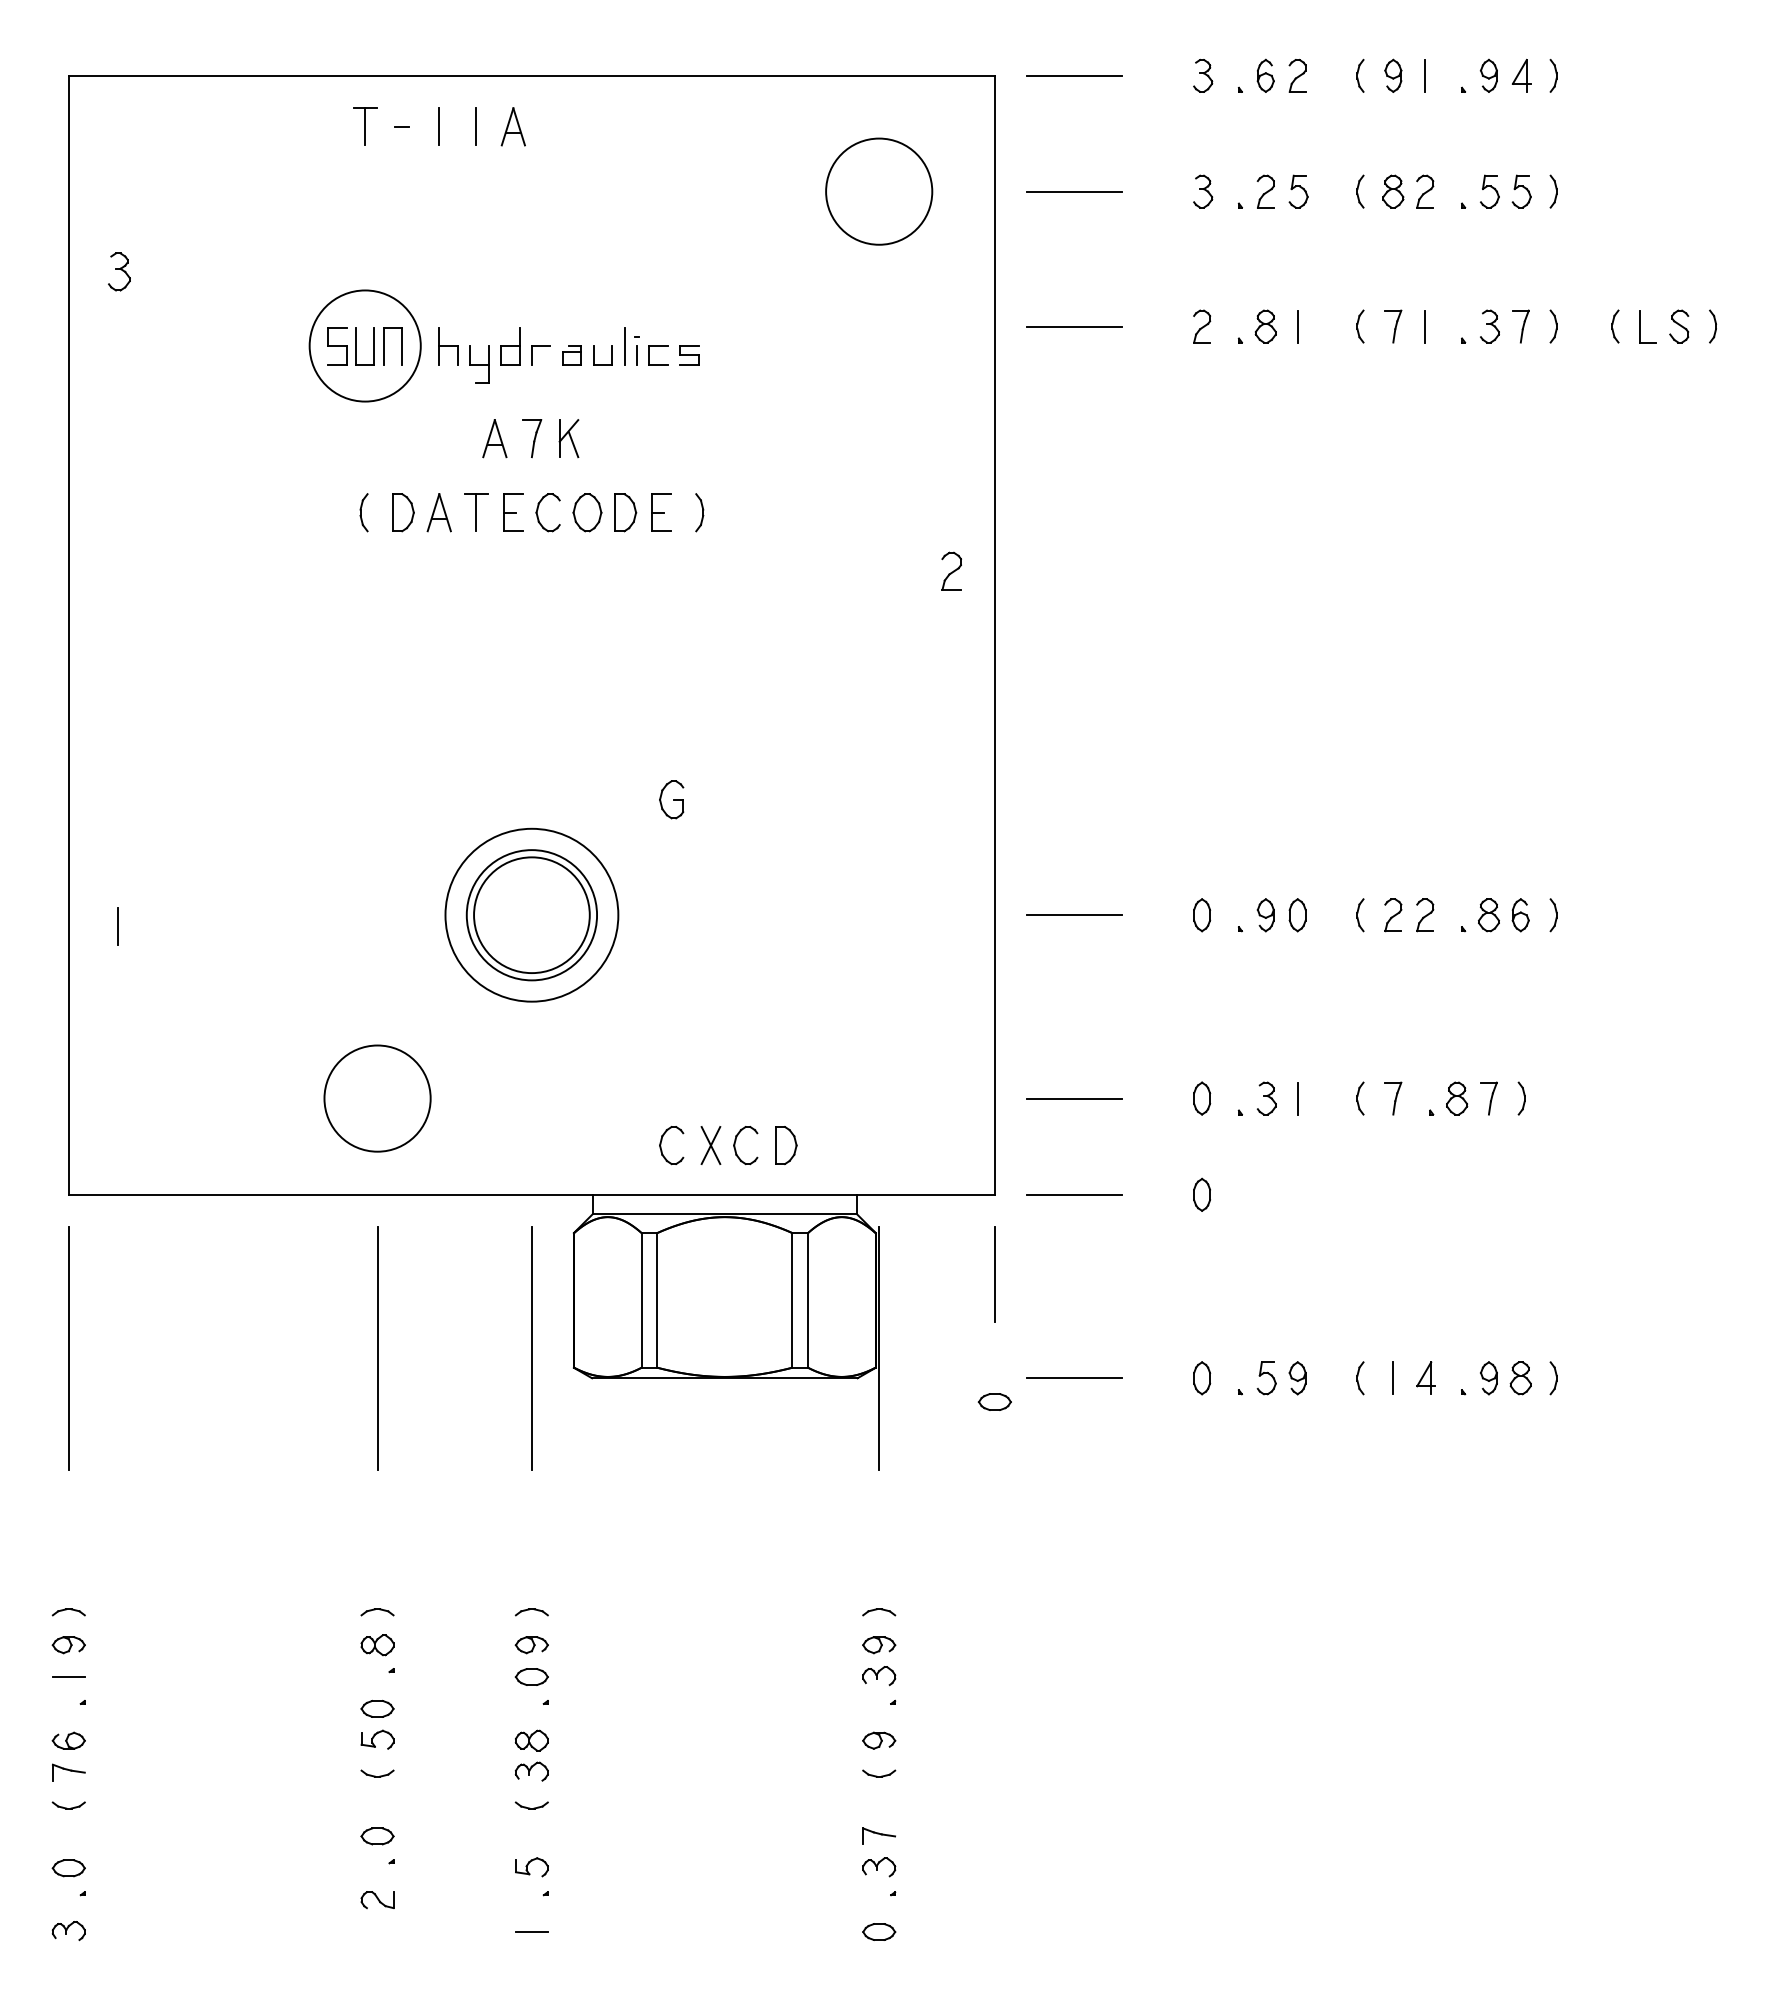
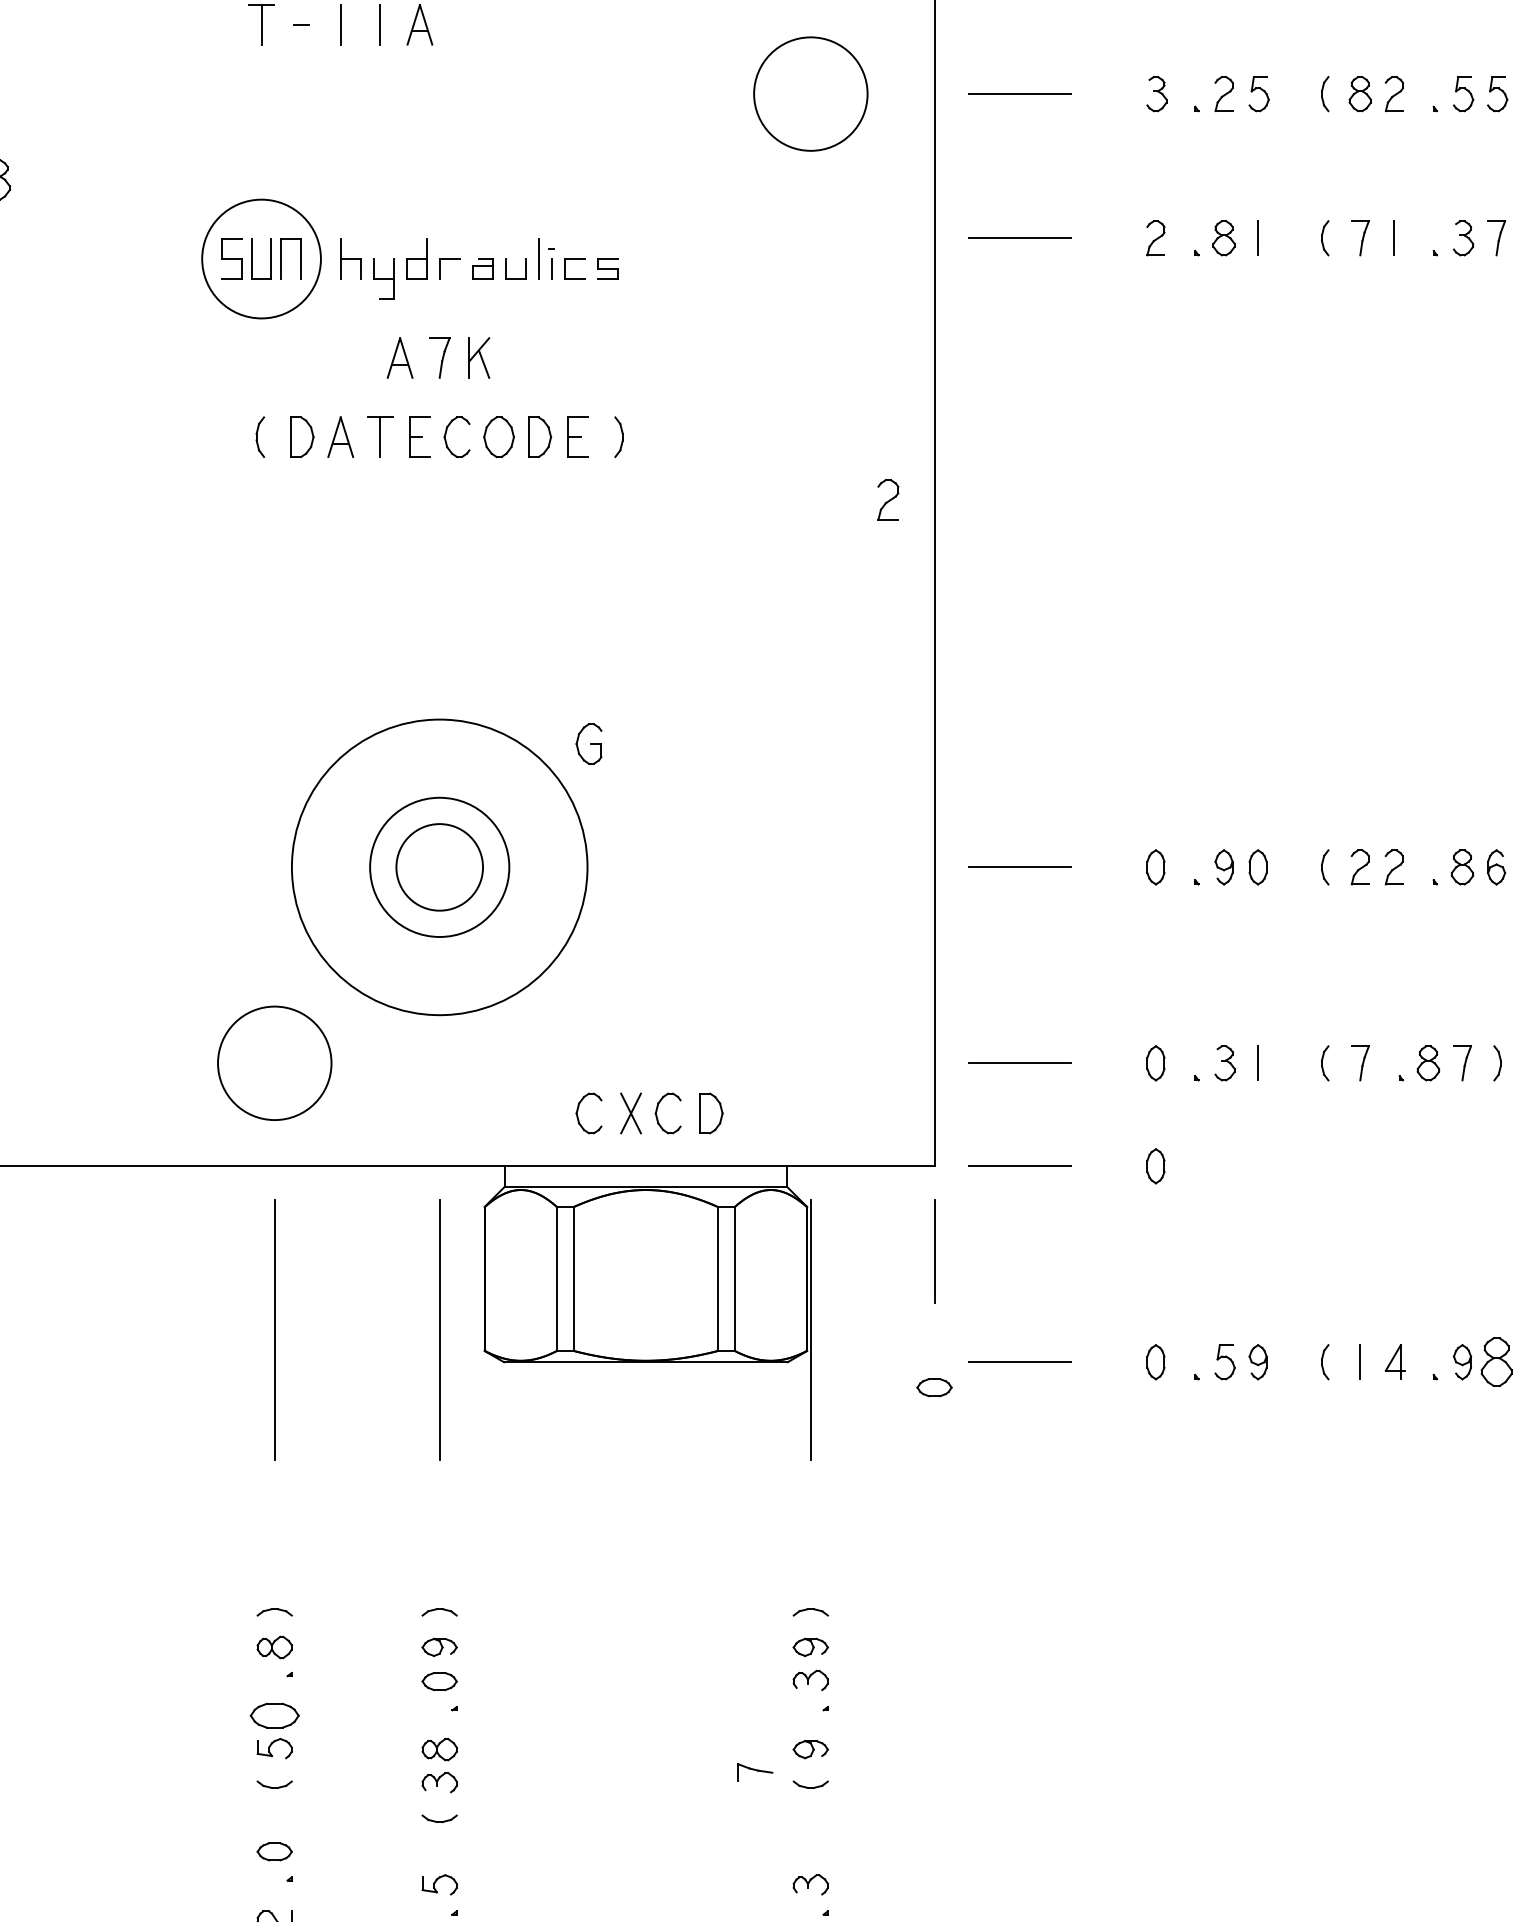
circle: (531, 914) -> (439, 866), size x1.6
circle: (531, 915) -> (439, 867), size x0.7
part: (1520, 1378) -> (1496, 1362), size x1.4
part: (377, 1708) -> (274, 1715), size x1.4
part: (878, 1835) -> (754, 1771), moved

